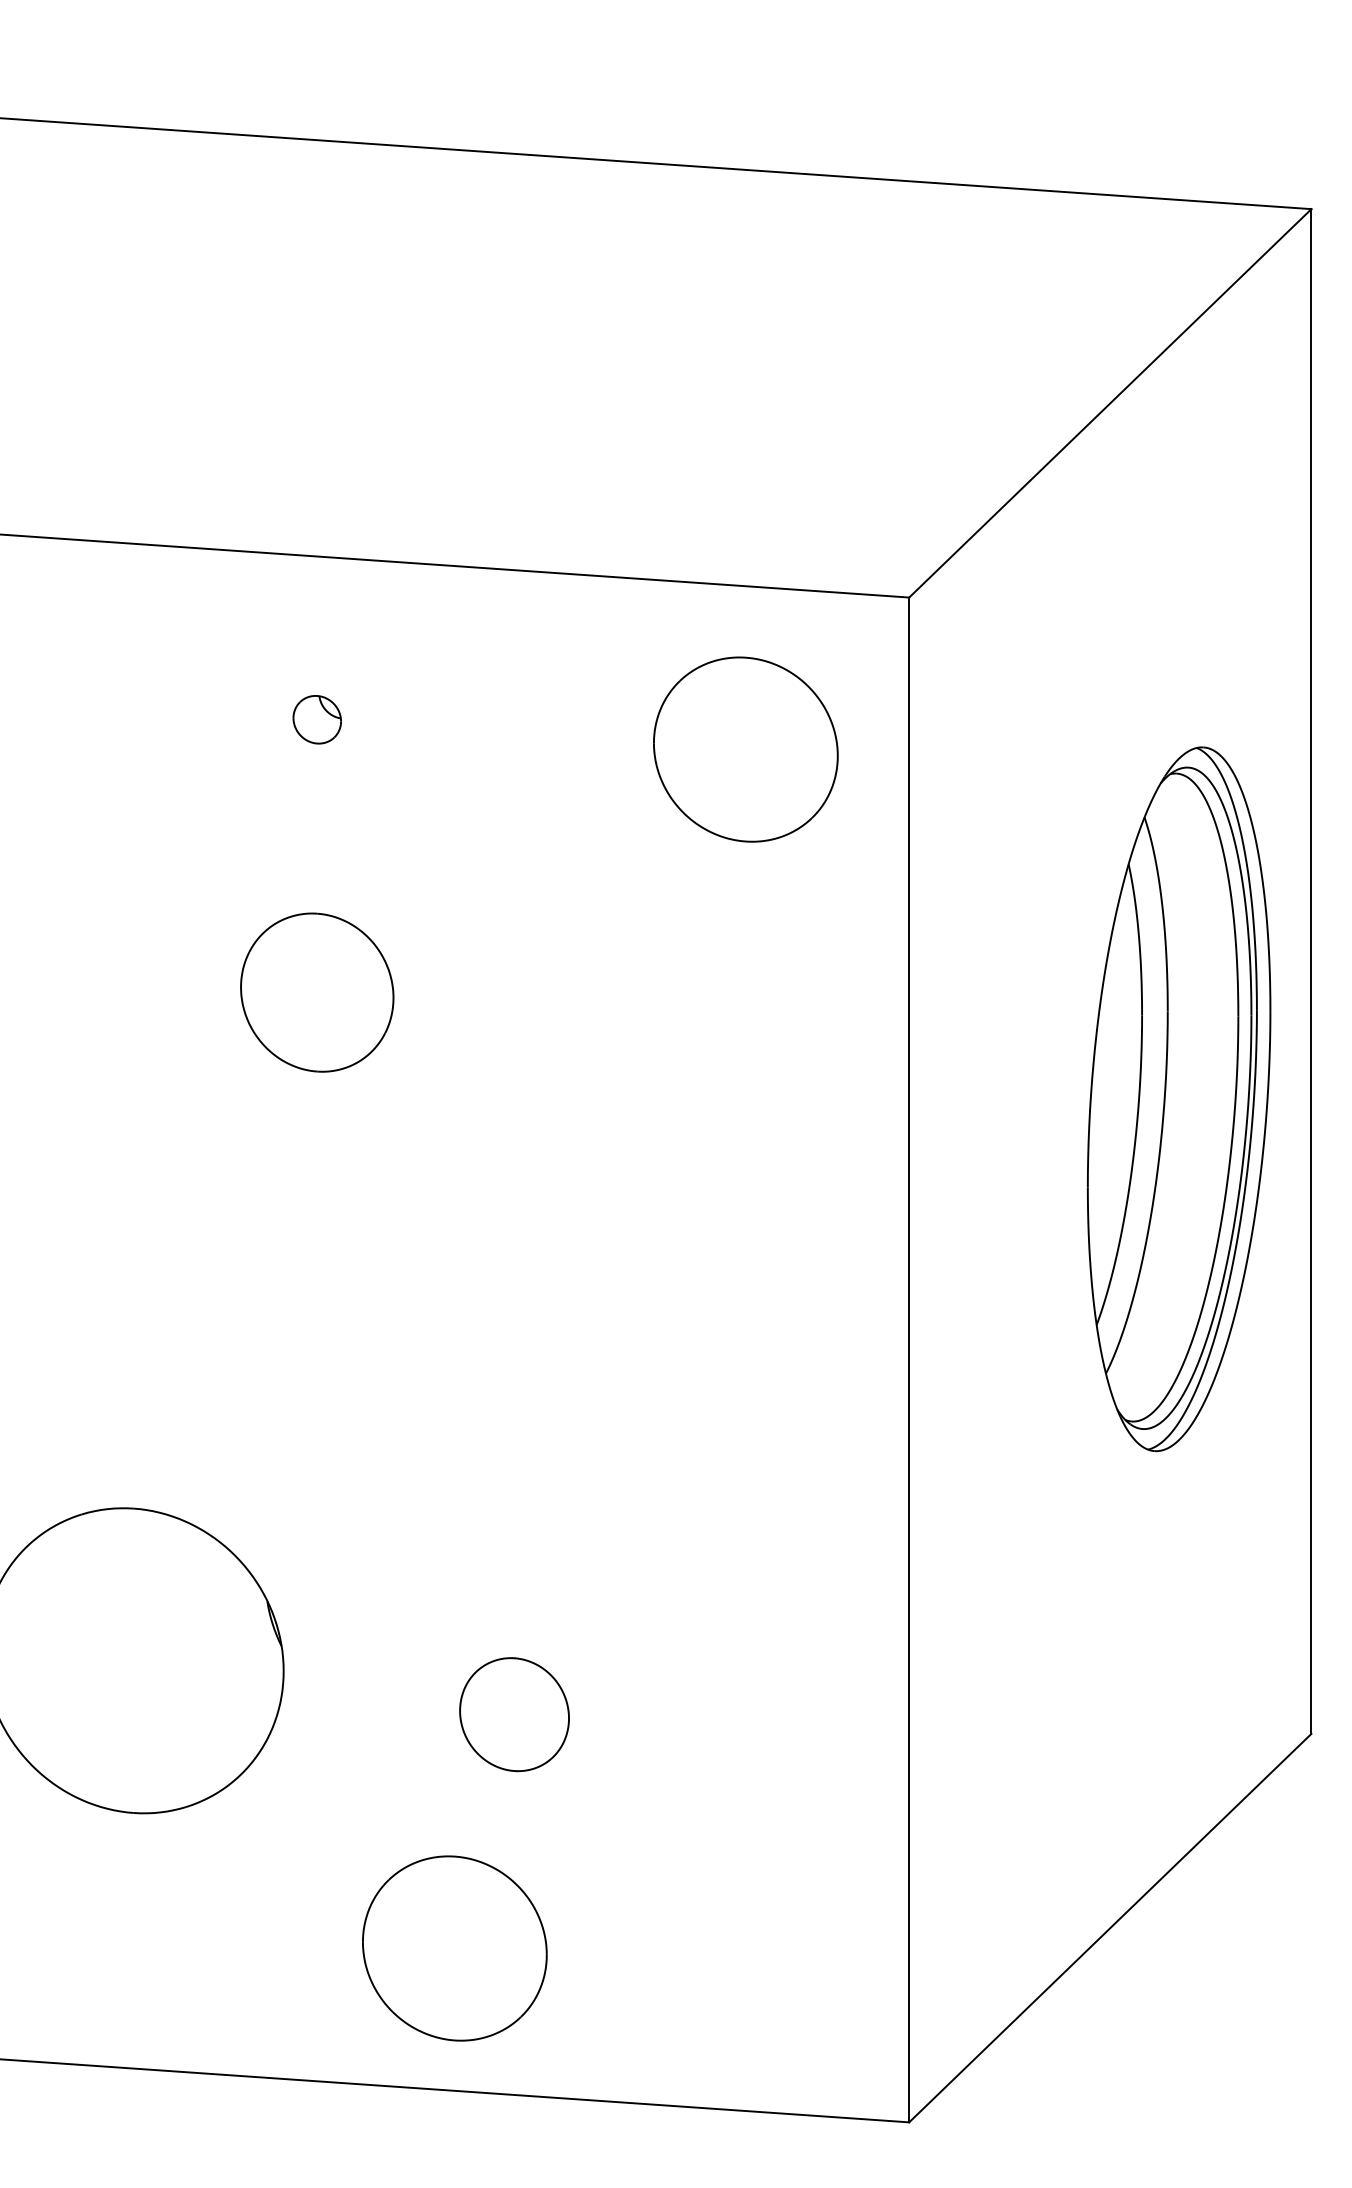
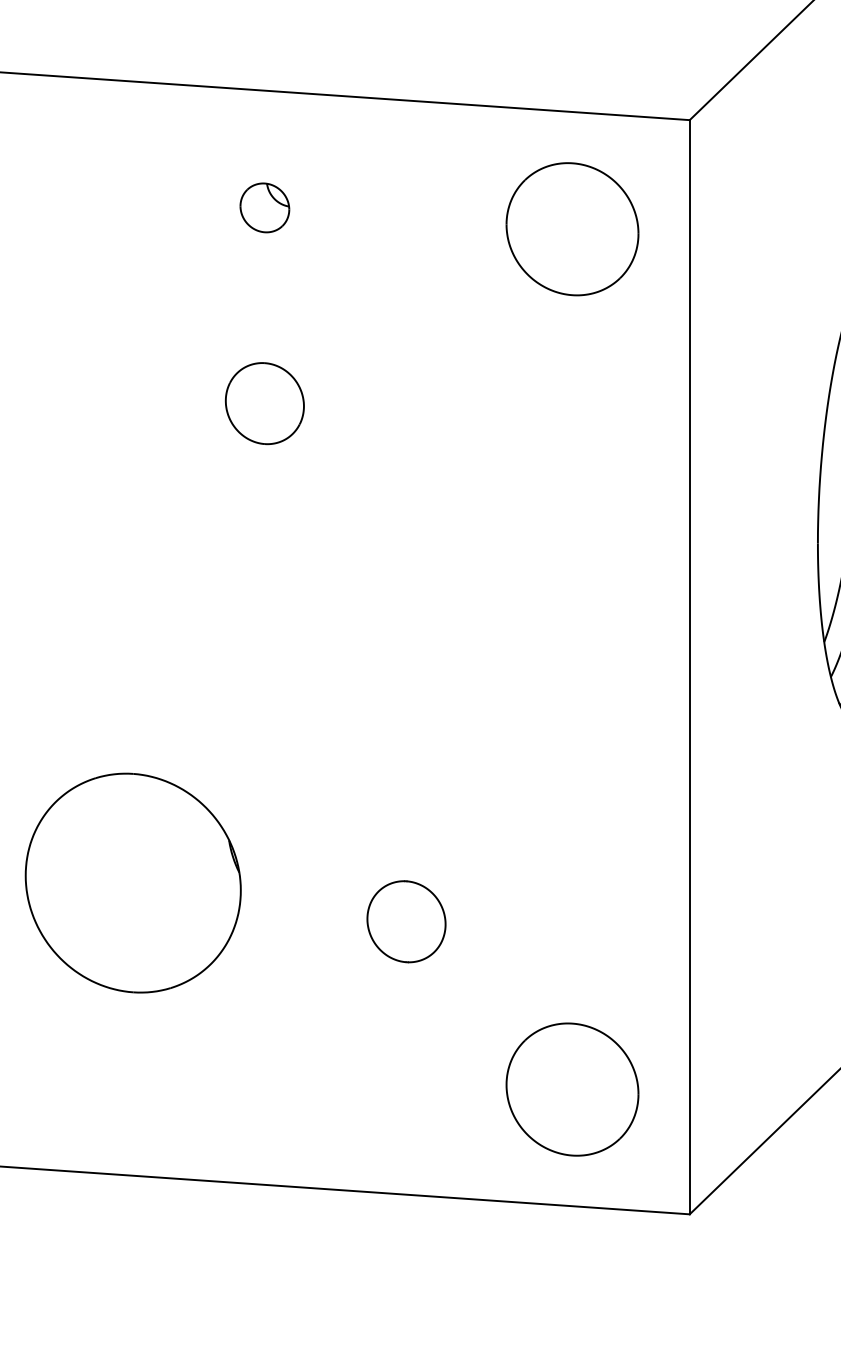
part: (317, 719) -> (265, 207), size x1.43
part: (316, 992) -> (264, 403), size x0.71
part: (454, 1948) -> (572, 1089), moved

